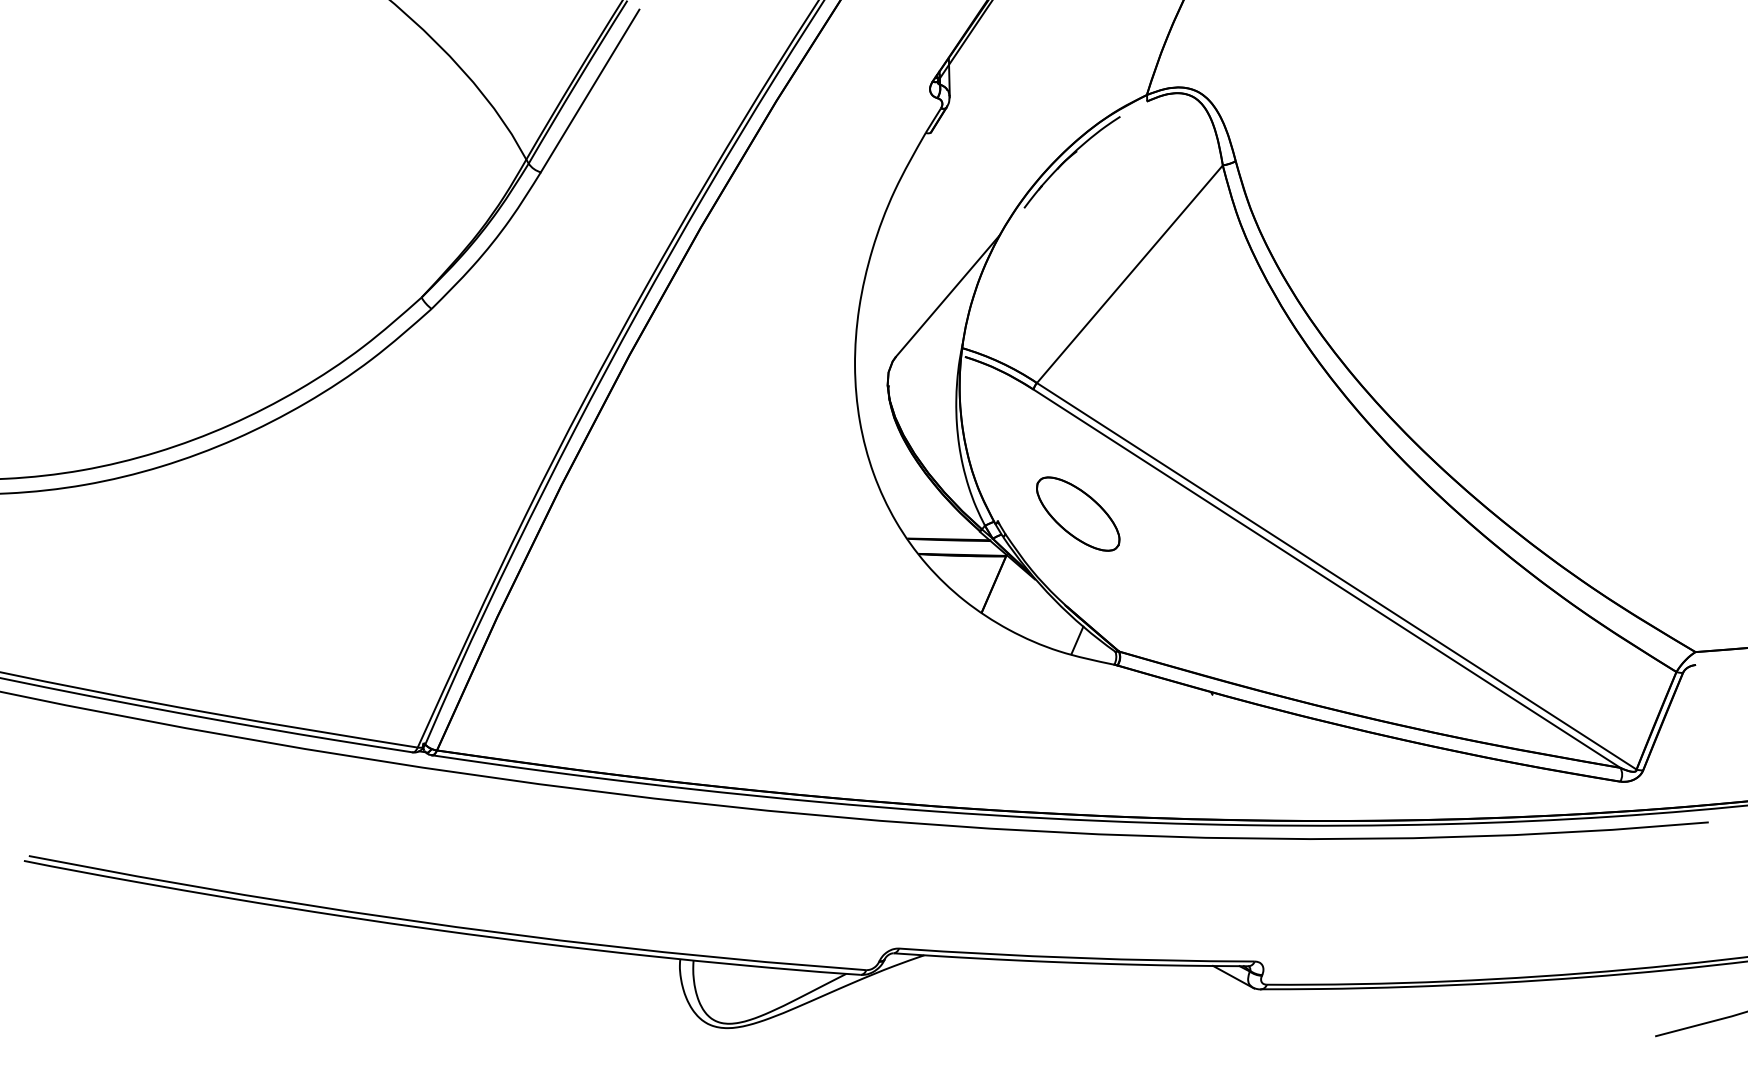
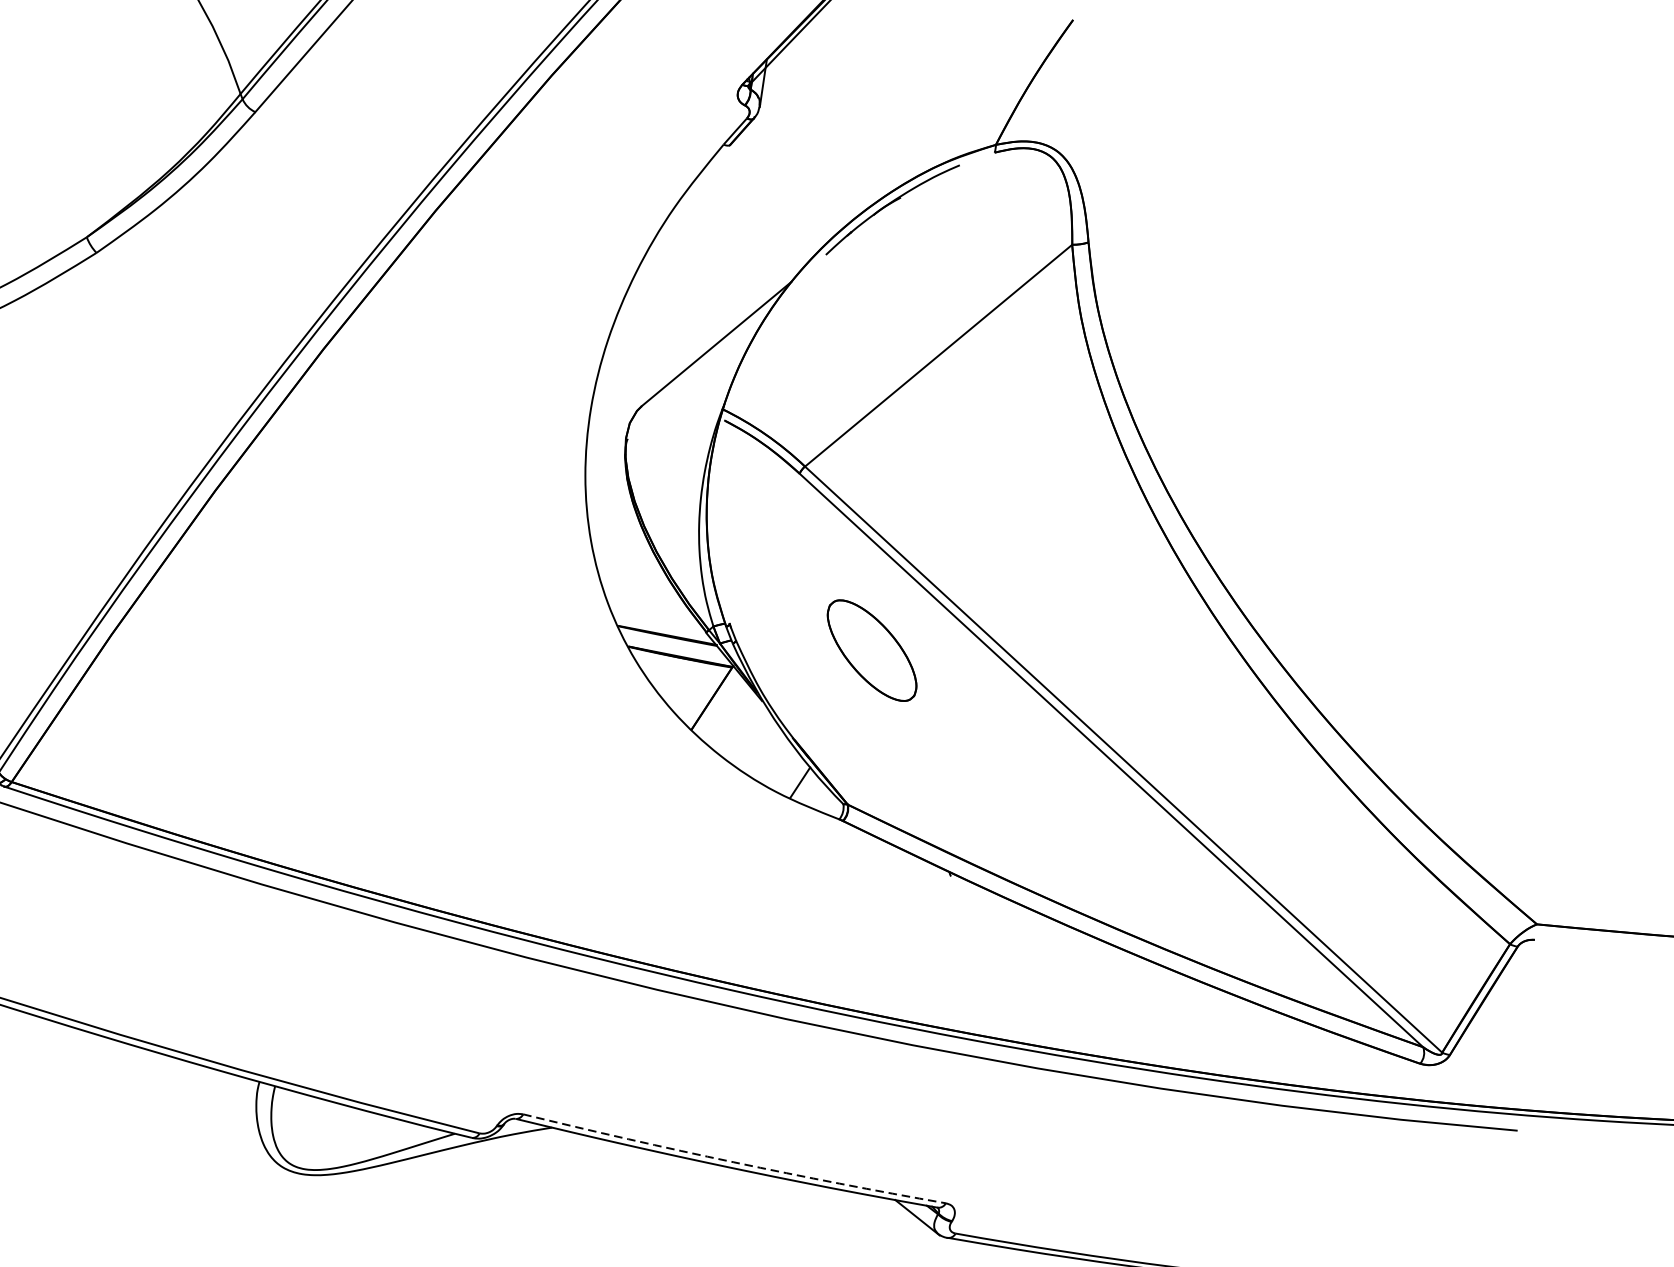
part: (1078, 513) -> (872, 649), moved
arc: (1076, 957) -> (733, 1161), solid -> dashed

